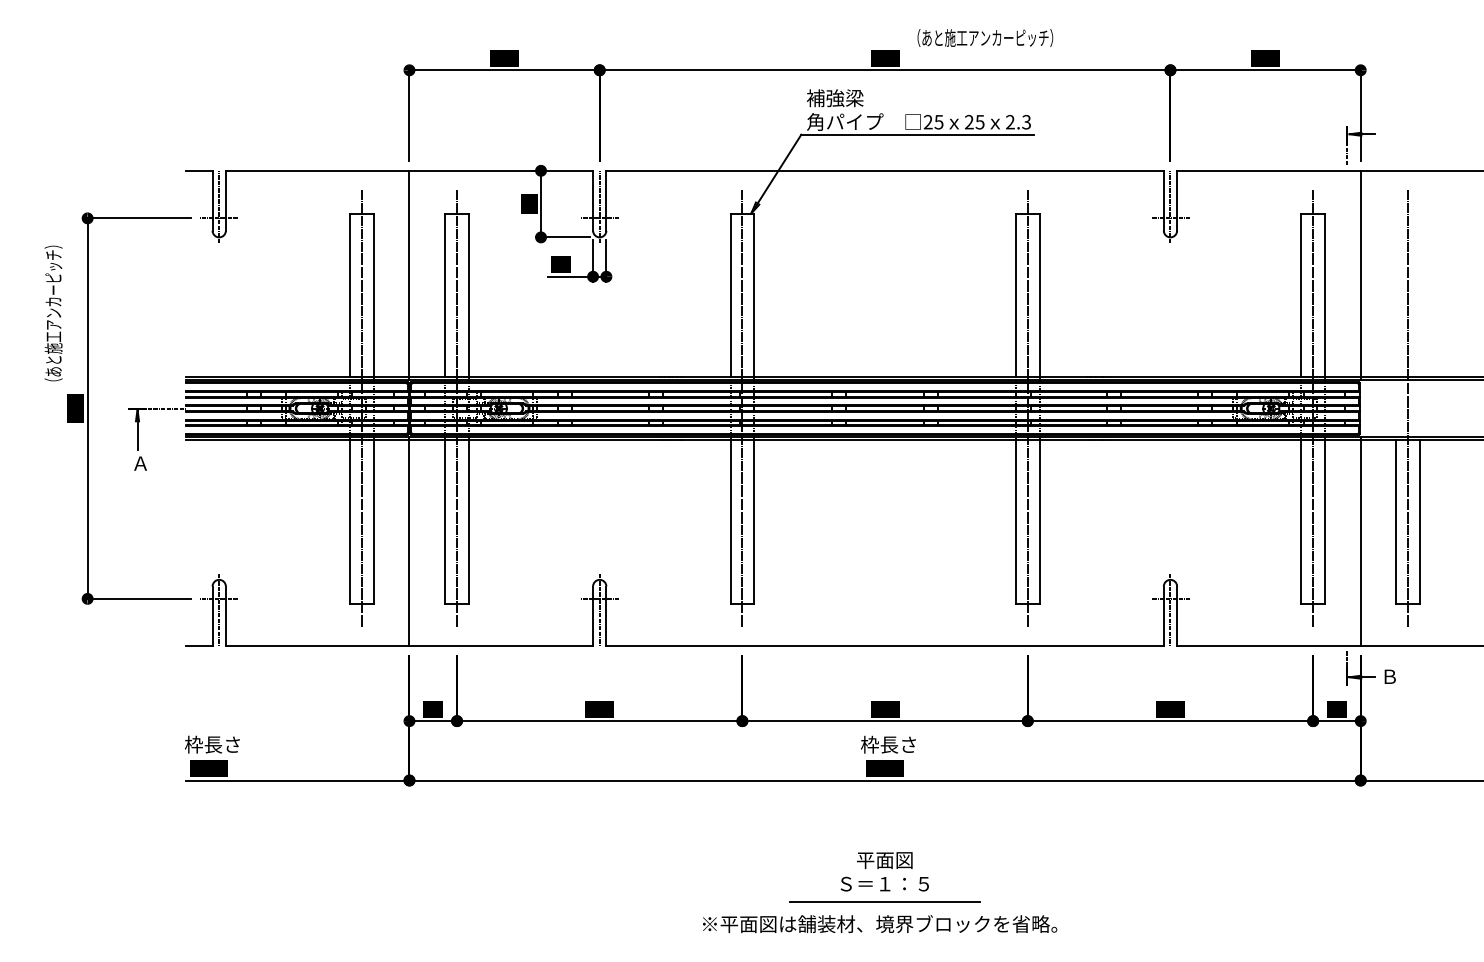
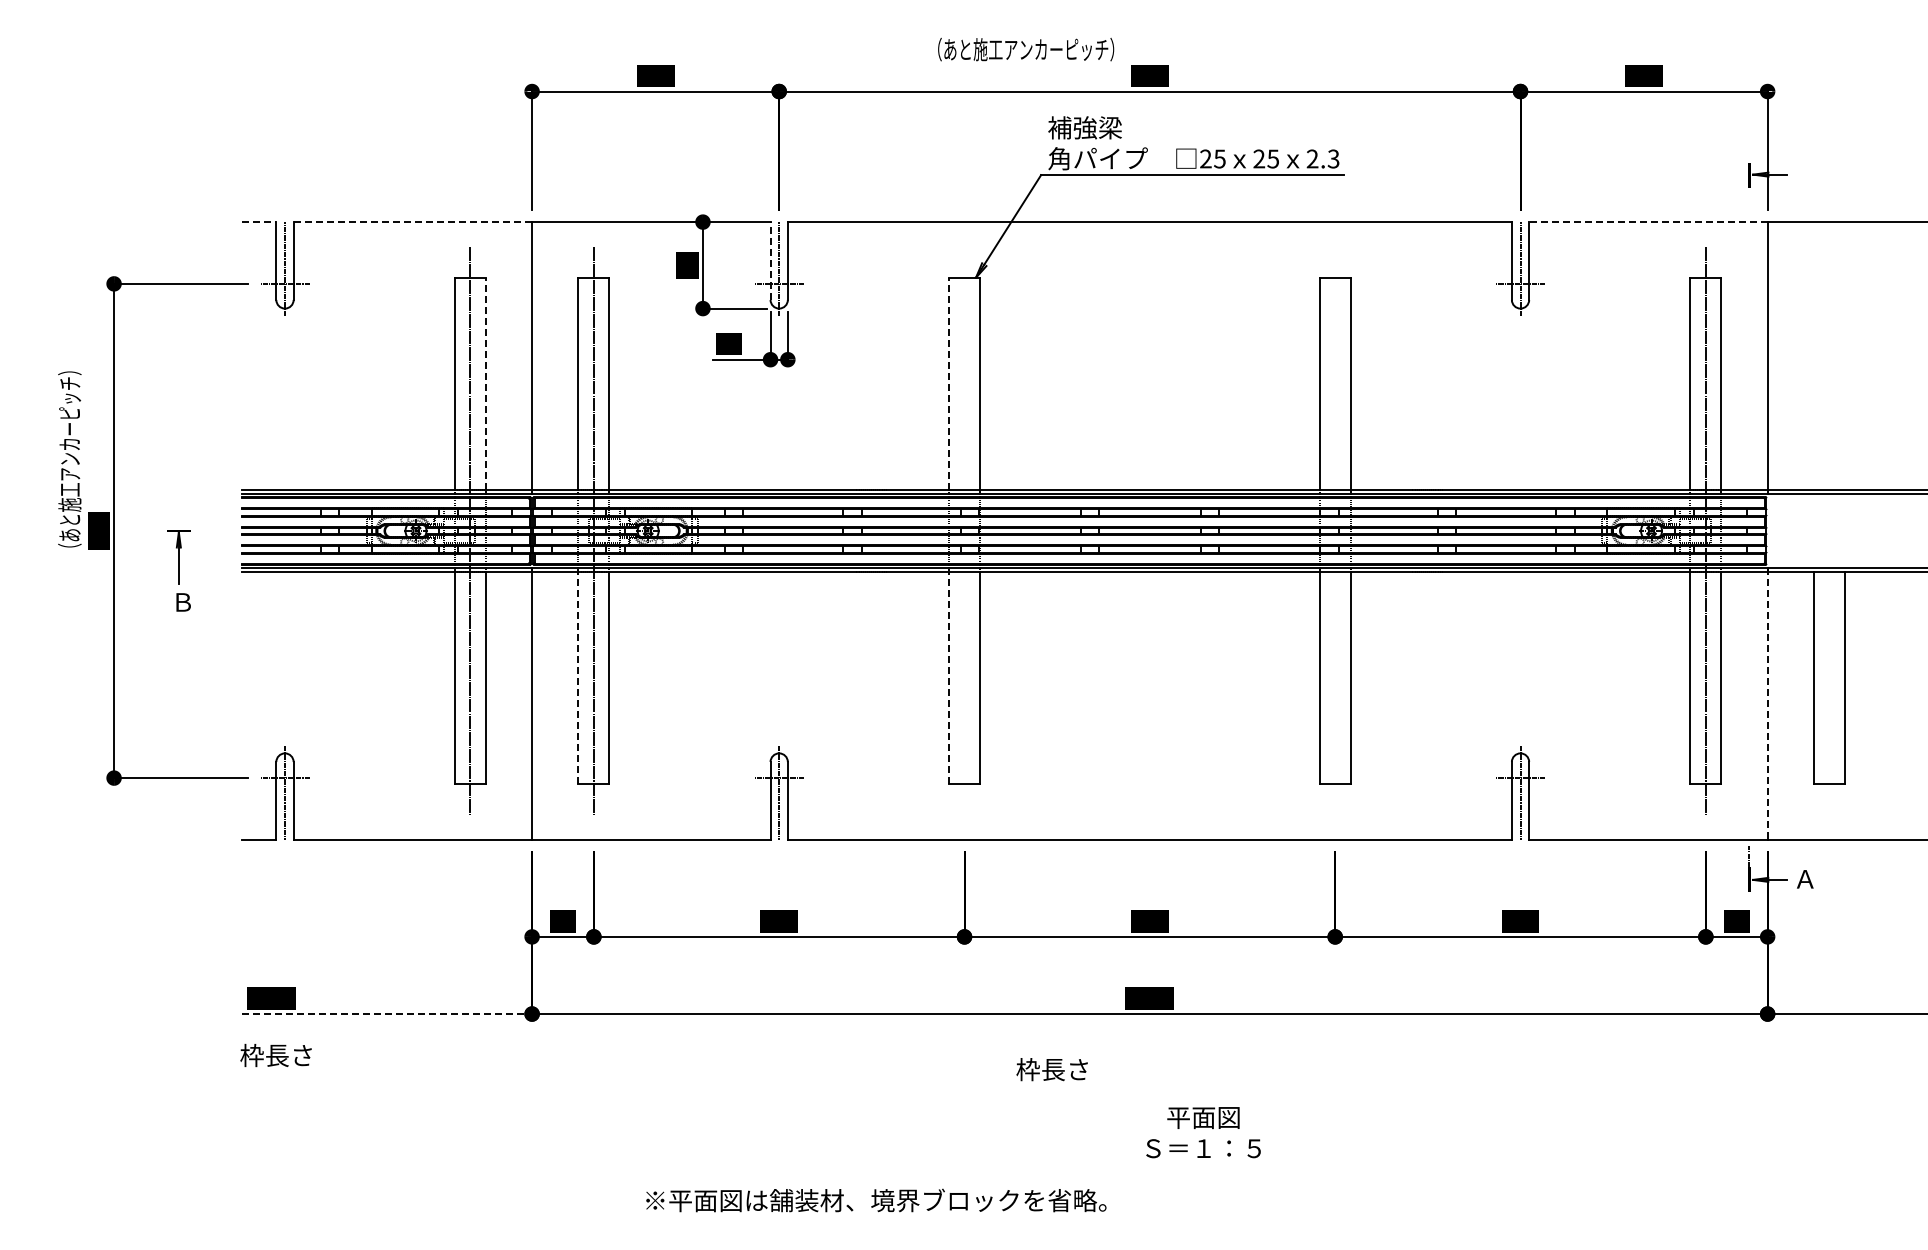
text: (985, 37) -> (1026, 49), moved
line: (1346, 154) -> (1749, 200), removed
line: (199, 171) -> (259, 222), solid -> dashed
line: (318, 171) -> (413, 222), solid -> dashed
line: (1268, 171) -> (1647, 222), solid -> dashed
line: (593, 201) -> (770, 261), solid -> dashed
line: (373, 295) -> (485, 383), solid -> dashed
line: (730, 295) -> (949, 383), solid -> dashed
text: (53, 313) -> (69, 459), moved
line: (742, 408) -> (964, 530), removed
line: (1028, 408) -> (1335, 530), removed
line: (1408, 408) -> (1829, 530), removed
line: (166, 409) -> (216, 531), removed
text: (140, 463) -> (182, 602), Ａ -> Ｂ
line: (445, 521) -> (578, 677), solid -> dashed
line: (730, 521) -> (949, 677), solid -> dashed
line: (1360, 541) -> (1767, 703), solid -> dashed
text: (1389, 676) -> (1805, 879), Ｂ -> Ａ
text: (211, 744) -> (275, 1055), moved
text: (887, 744) -> (1051, 1069), moved
line: (298, 780) -> (387, 1014), solid -> dashed
text: (884, 871) -> (1203, 1132), moved
line: (884, 900) -> (1149, 1170), removed
text: (880, 924) -> (876, 1200), moved

